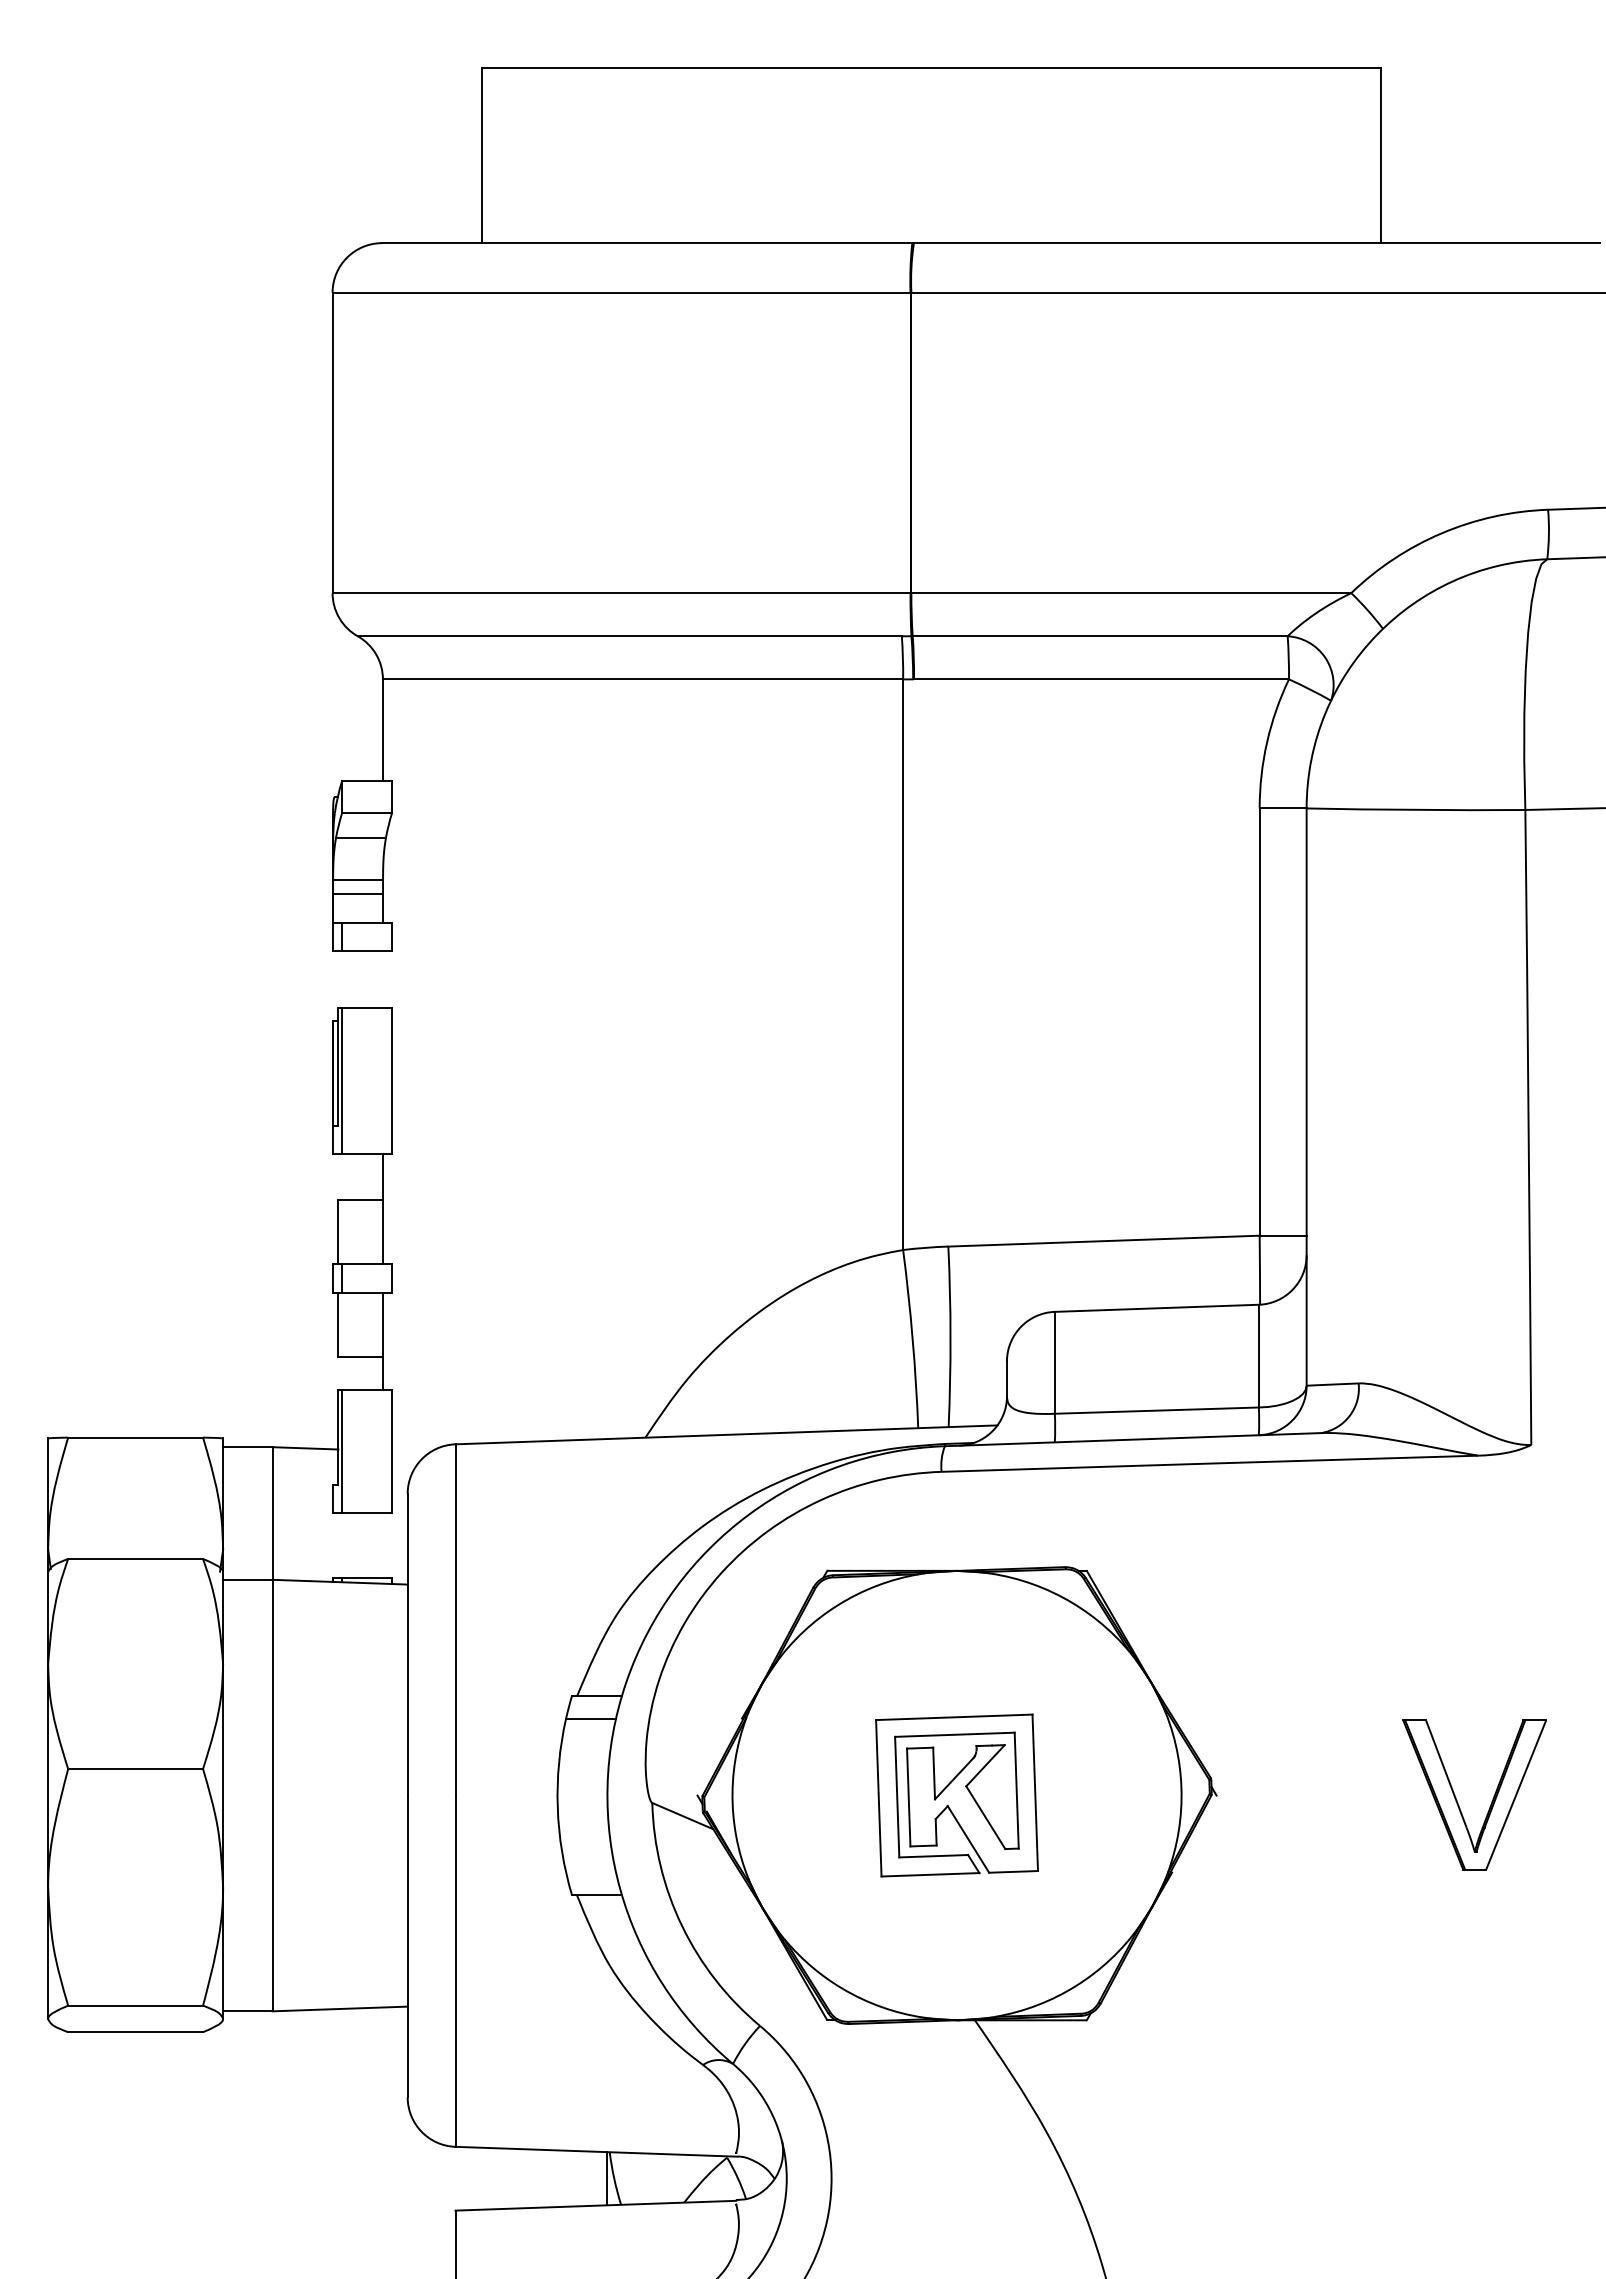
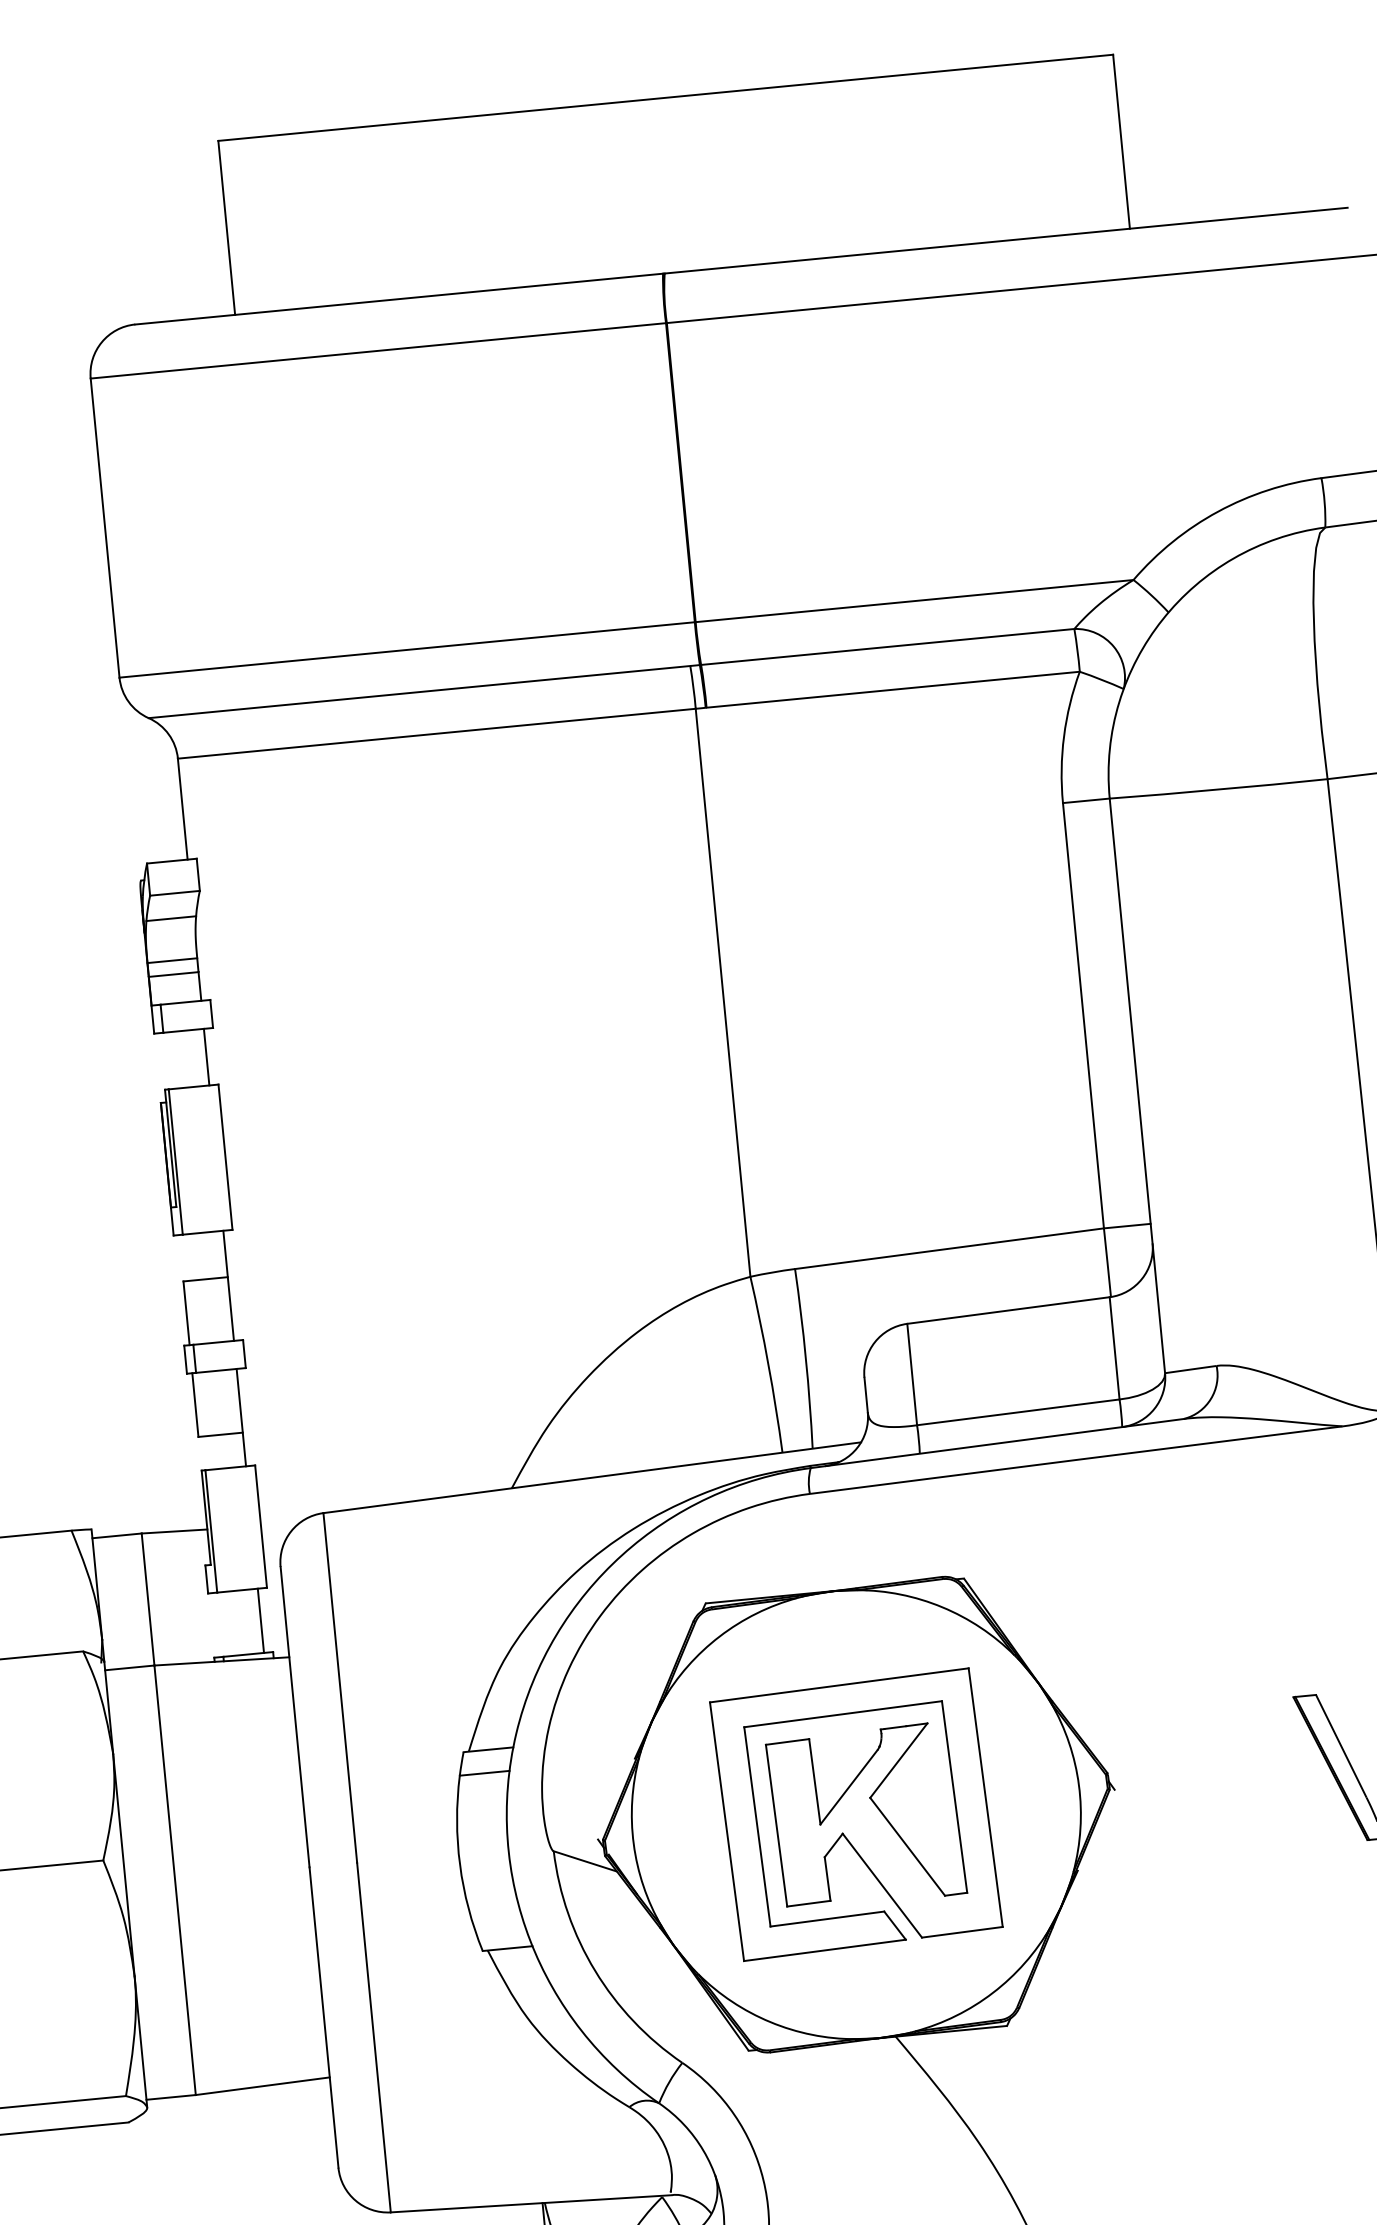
line: (382, 978) -> (206, 1056), added
line: (382, 1545) -> (260, 1620), added
part: (956, 1795) -> (855, 1814), size x1.67

